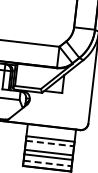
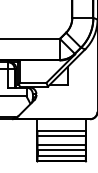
line: (50, 144) -> (62, 136), dashed -> solid
line: (48, 163) -> (62, 156), dashed -> solid

